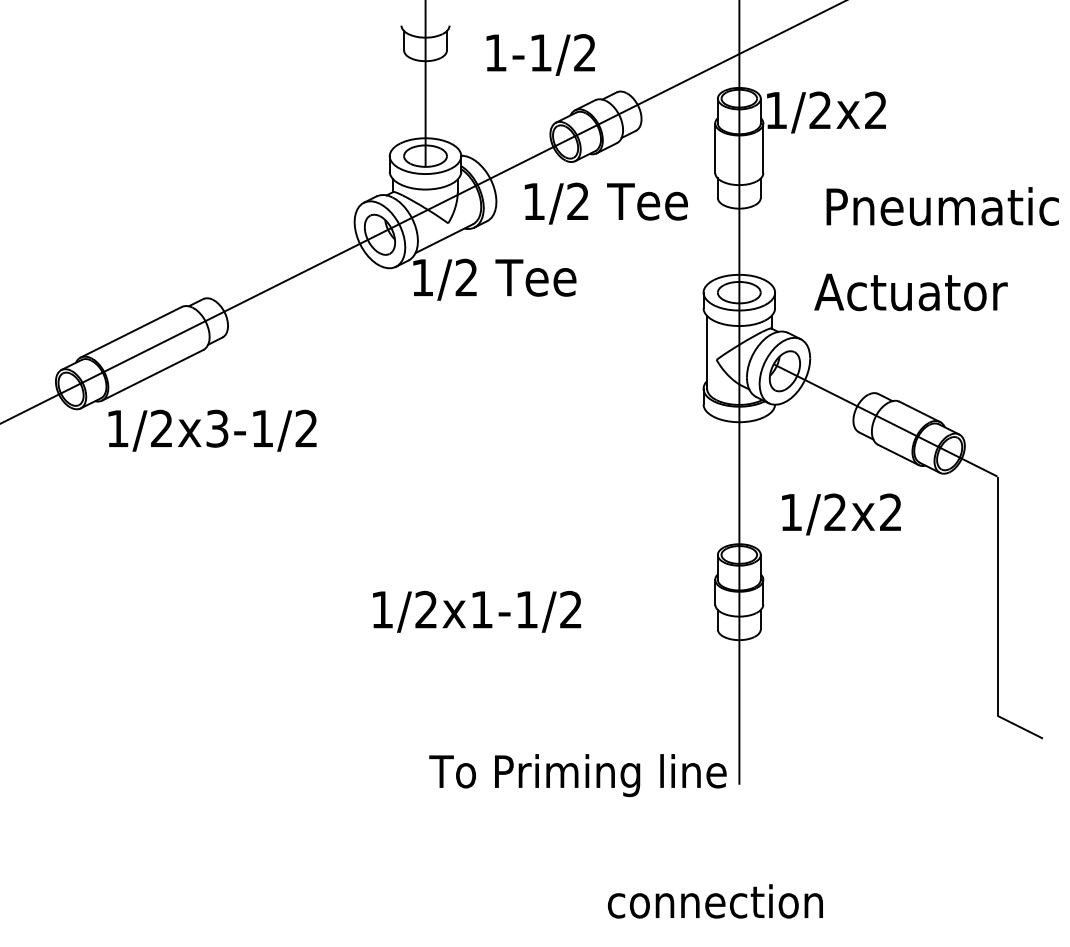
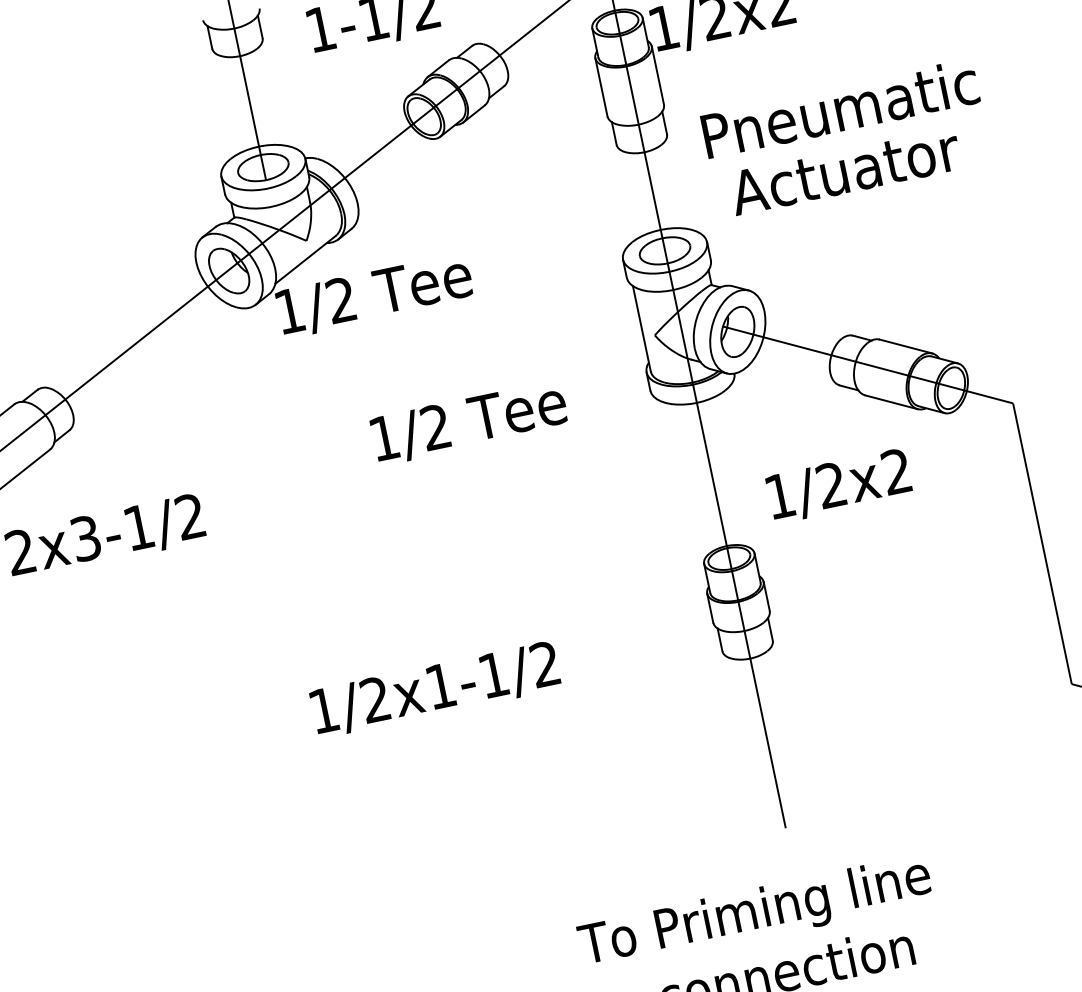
text: (605, 203) -> (468, 422), moved
text: (942, 206) -> (840, 108), moved
text: (910, 292) -> (844, 171), moved
text: (577, 775) -> (754, 914), moved

